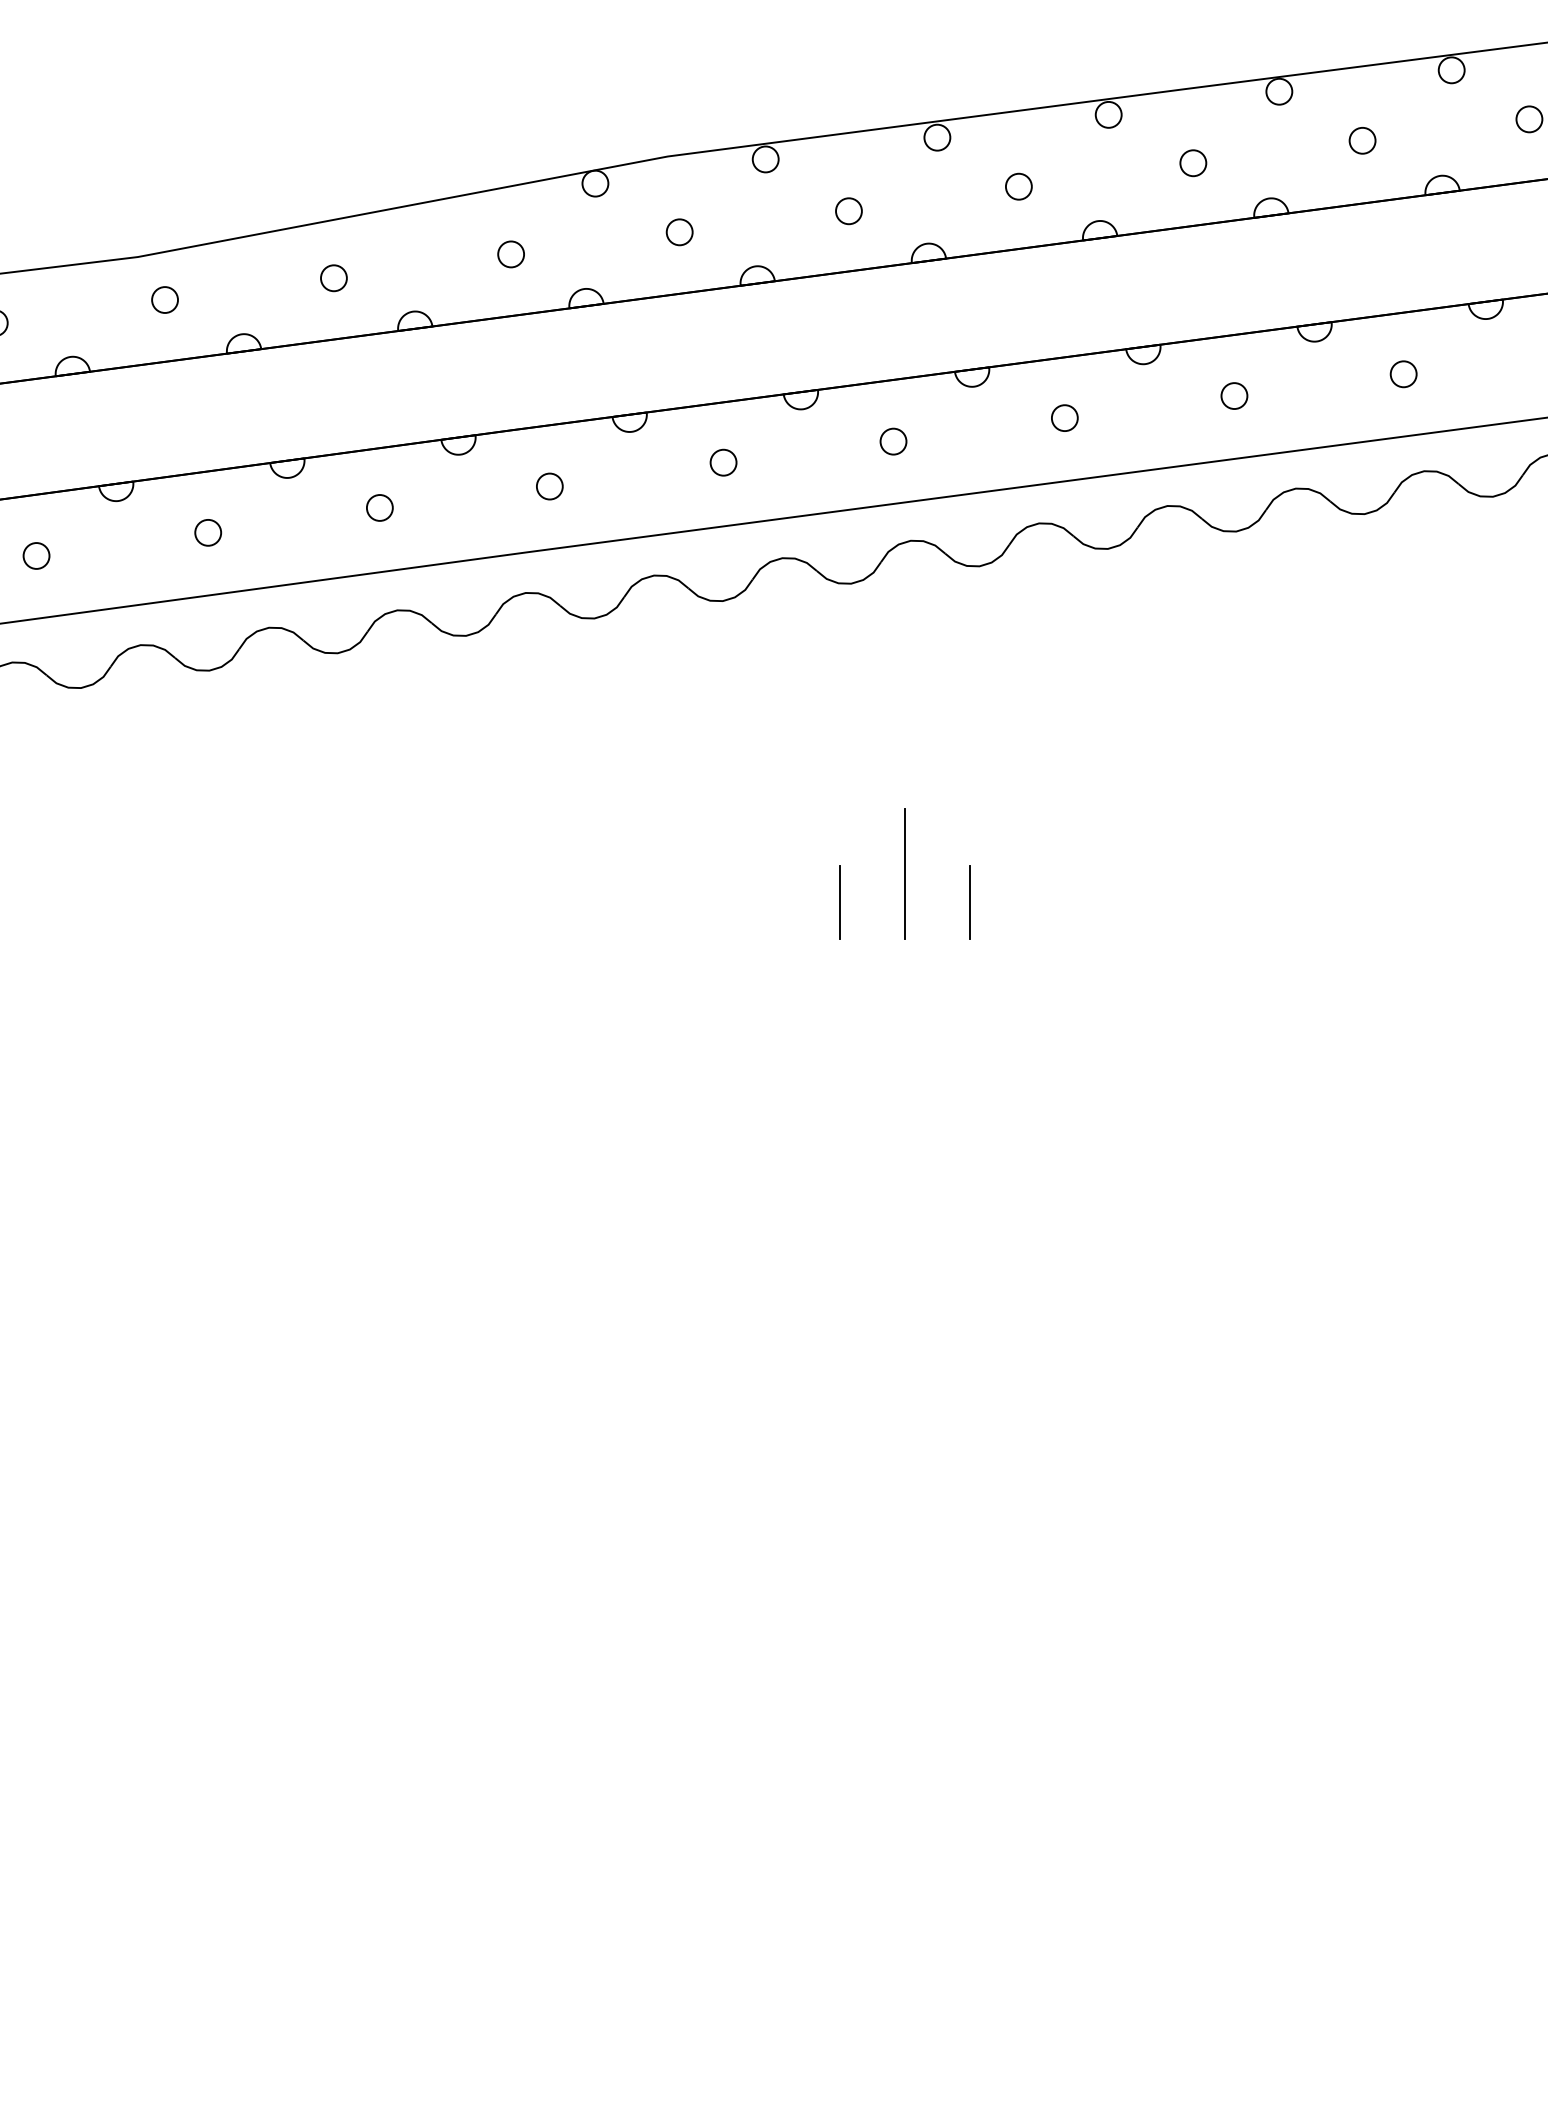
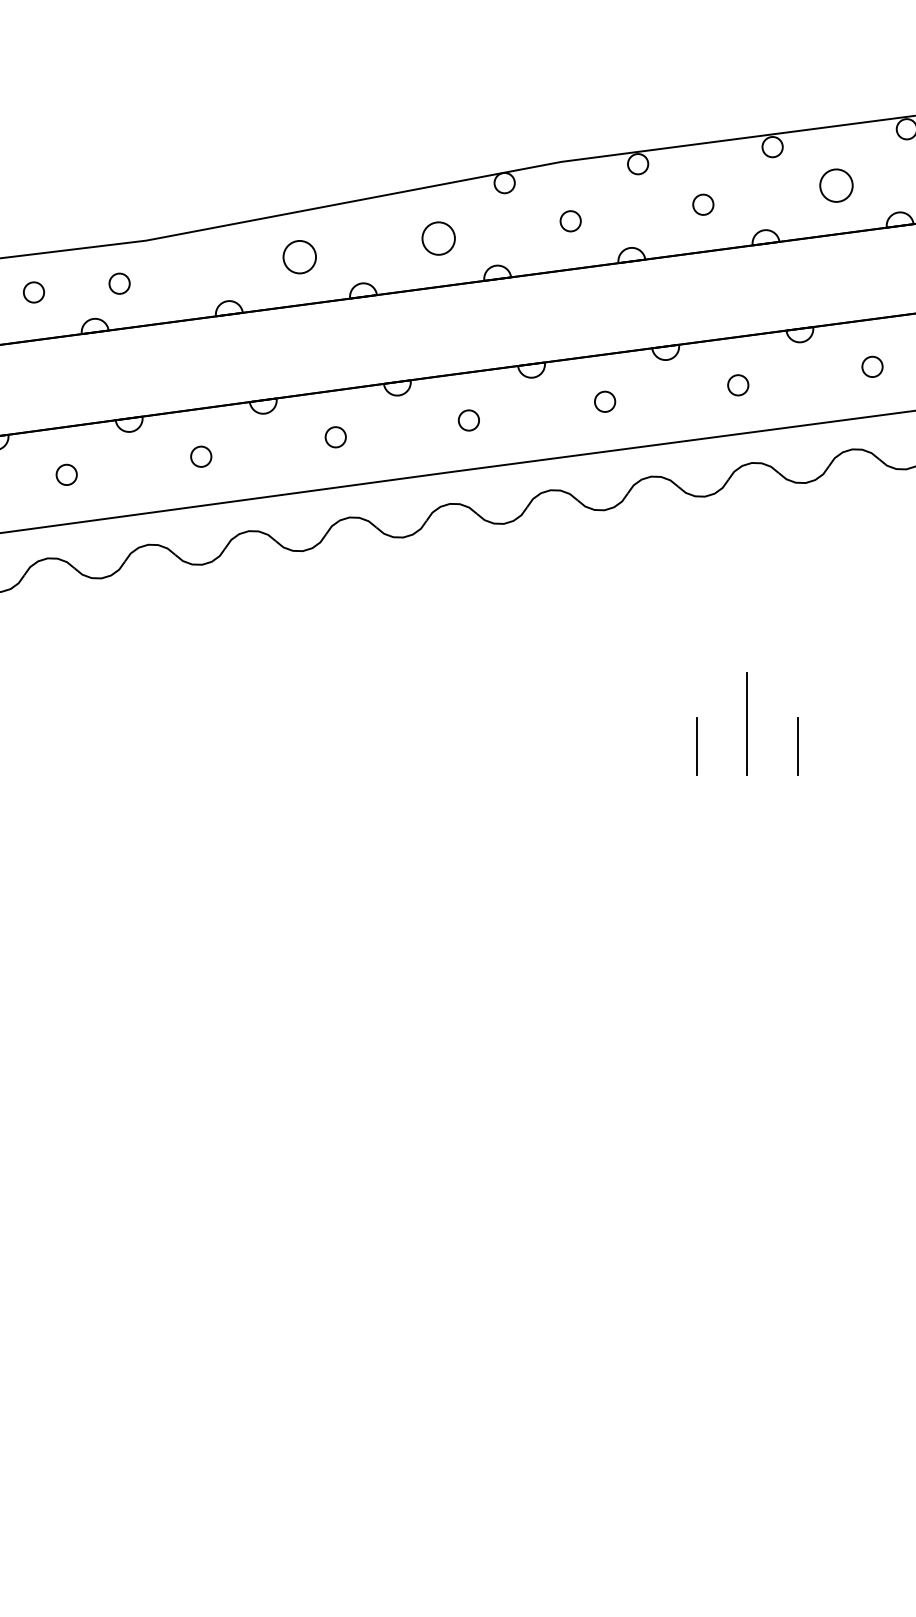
circle: (1018, 186) -> (836, 185), size x1.6
circle: (510, 254) -> (438, 238), size x1.6
circle: (333, 278) -> (299, 257), size x1.6
circle: (164, 299) -> (119, 283), moved

